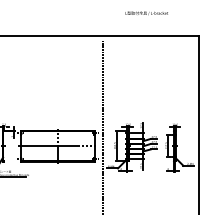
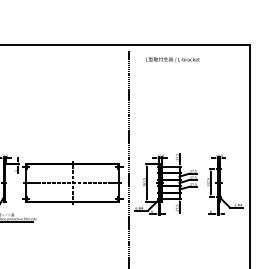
text: (146, 13) -> (172, 59), moved

